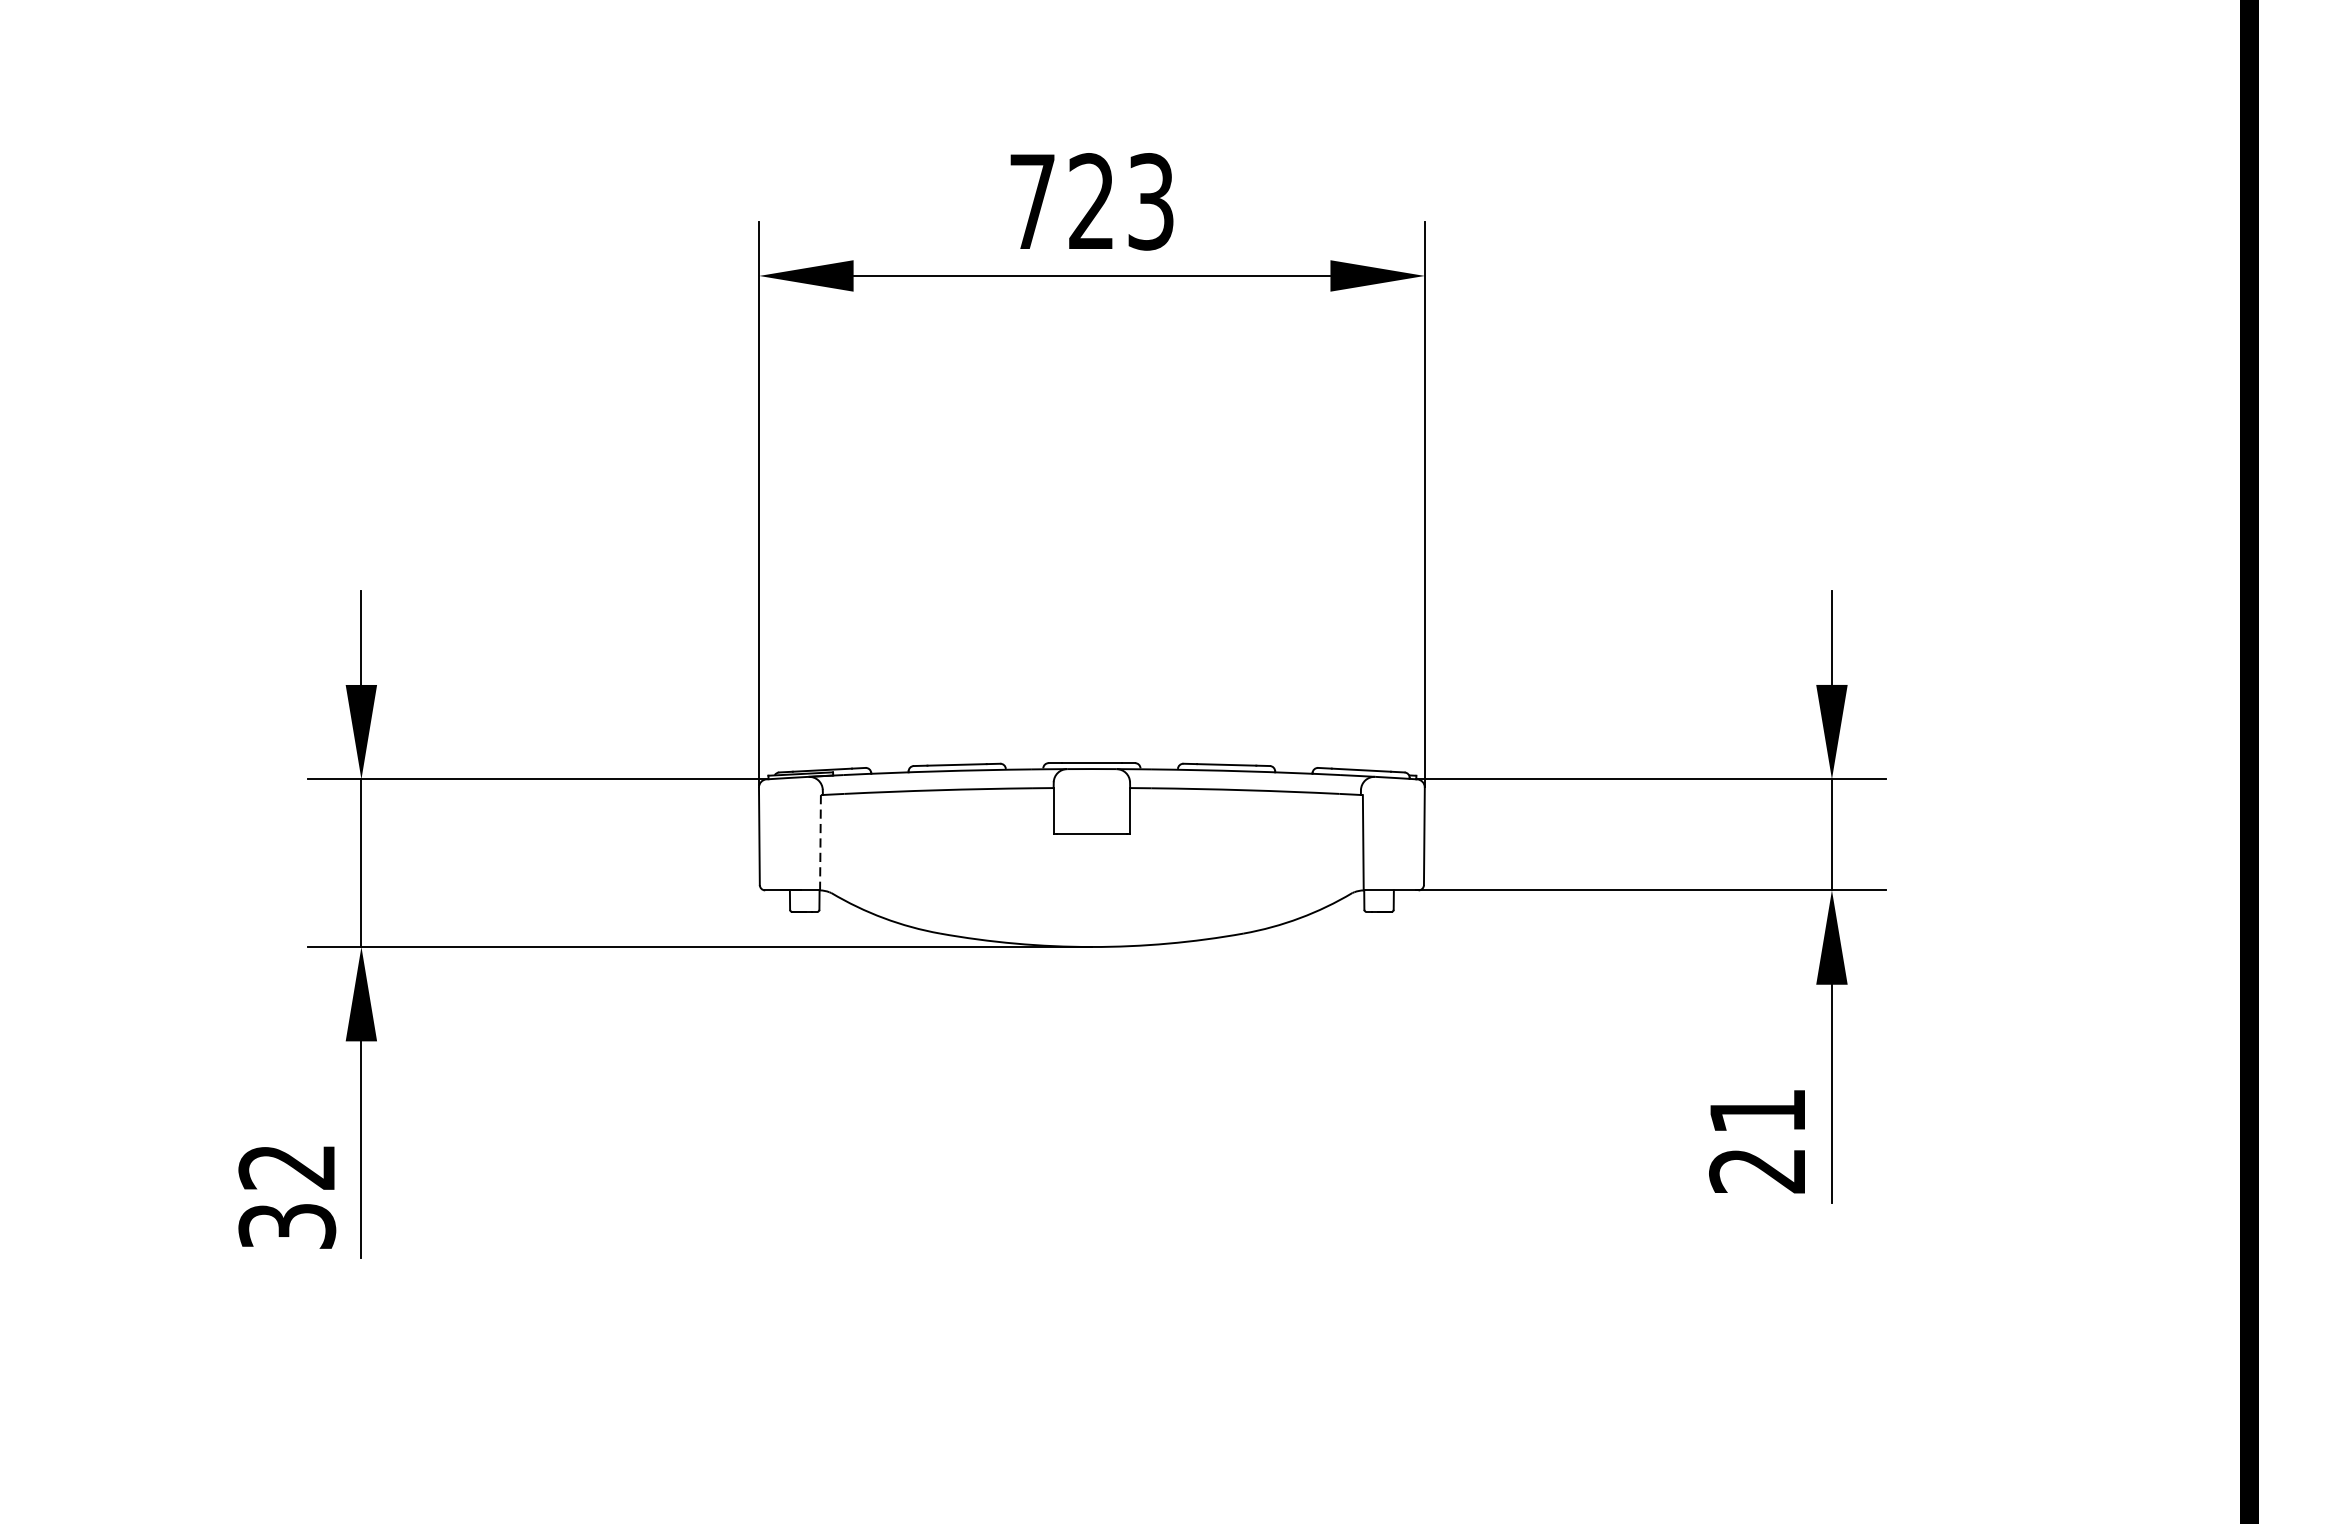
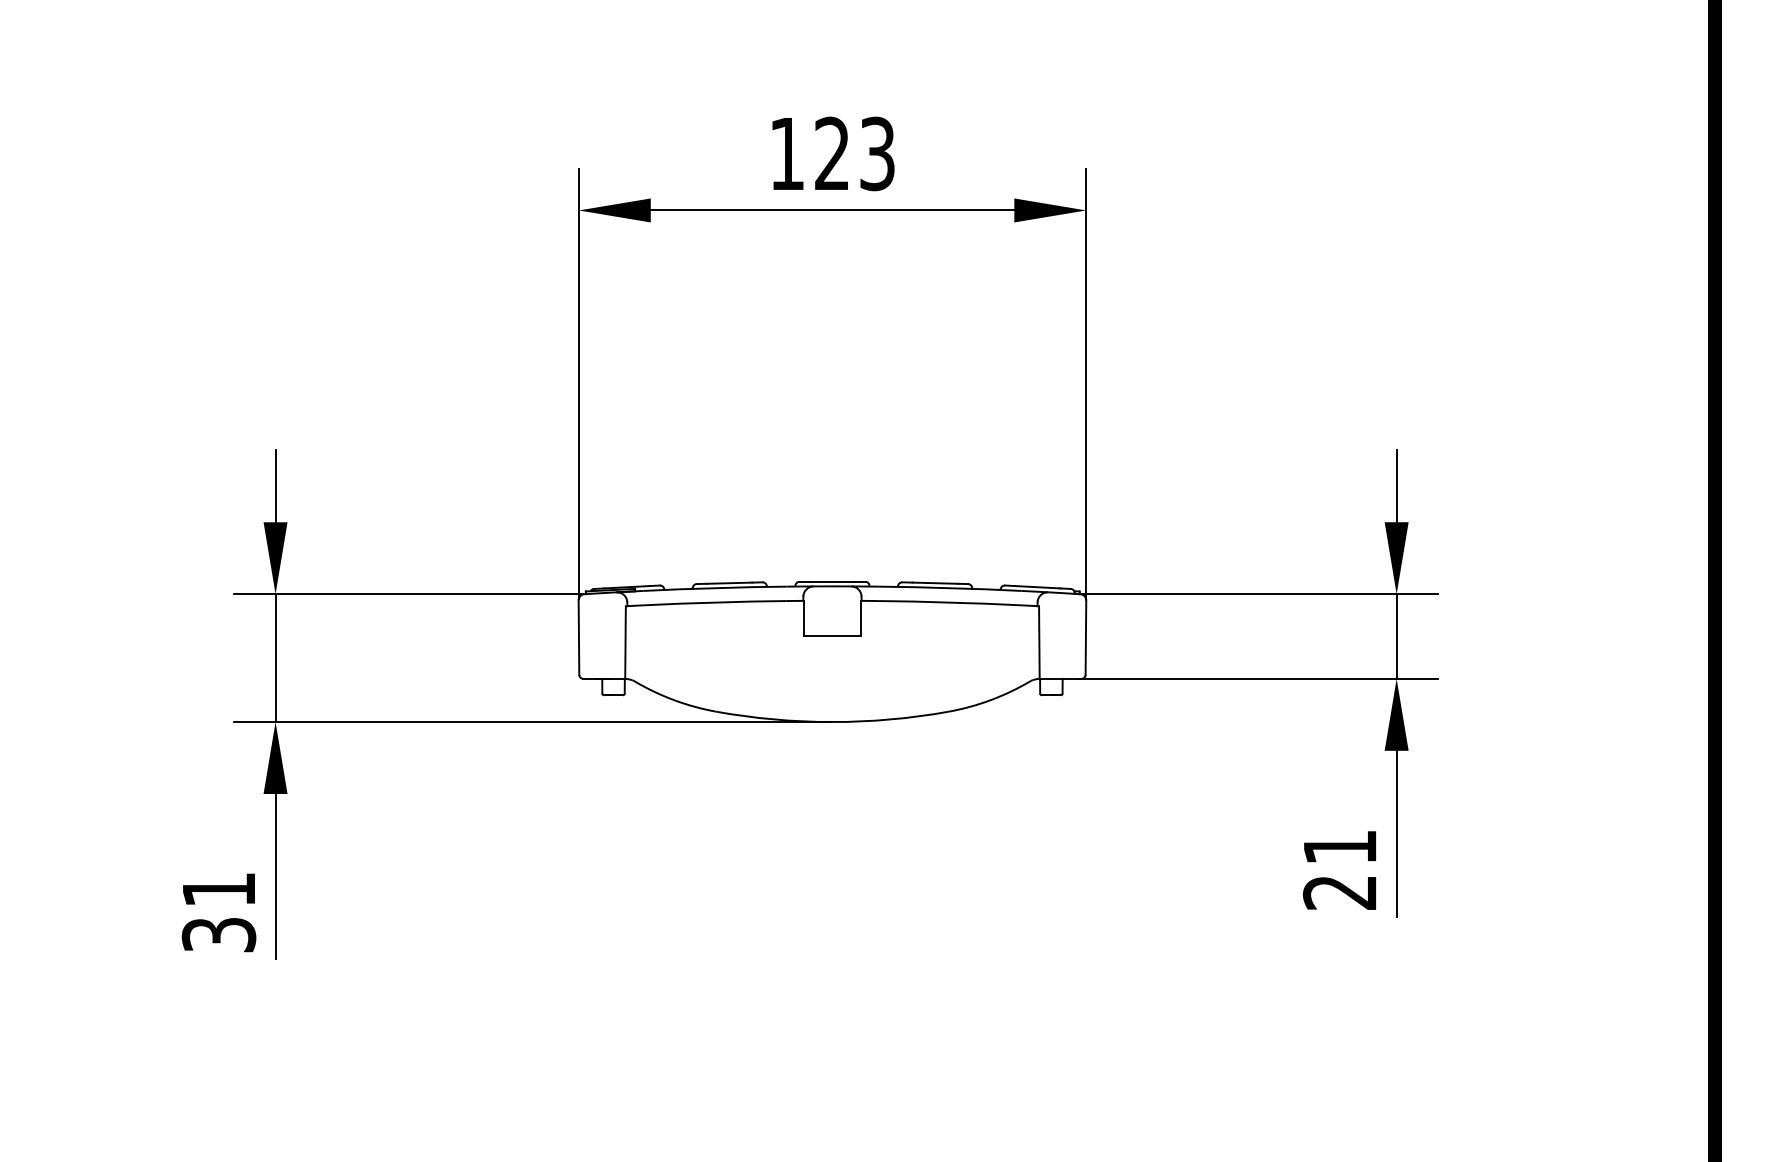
text: (1031, 201) -> (786, 153), 723 -> 123
line: (820, 843) -> (625, 643), dashed -> solid
text: (285, 1167) -> (217, 890), 32 -> 31

